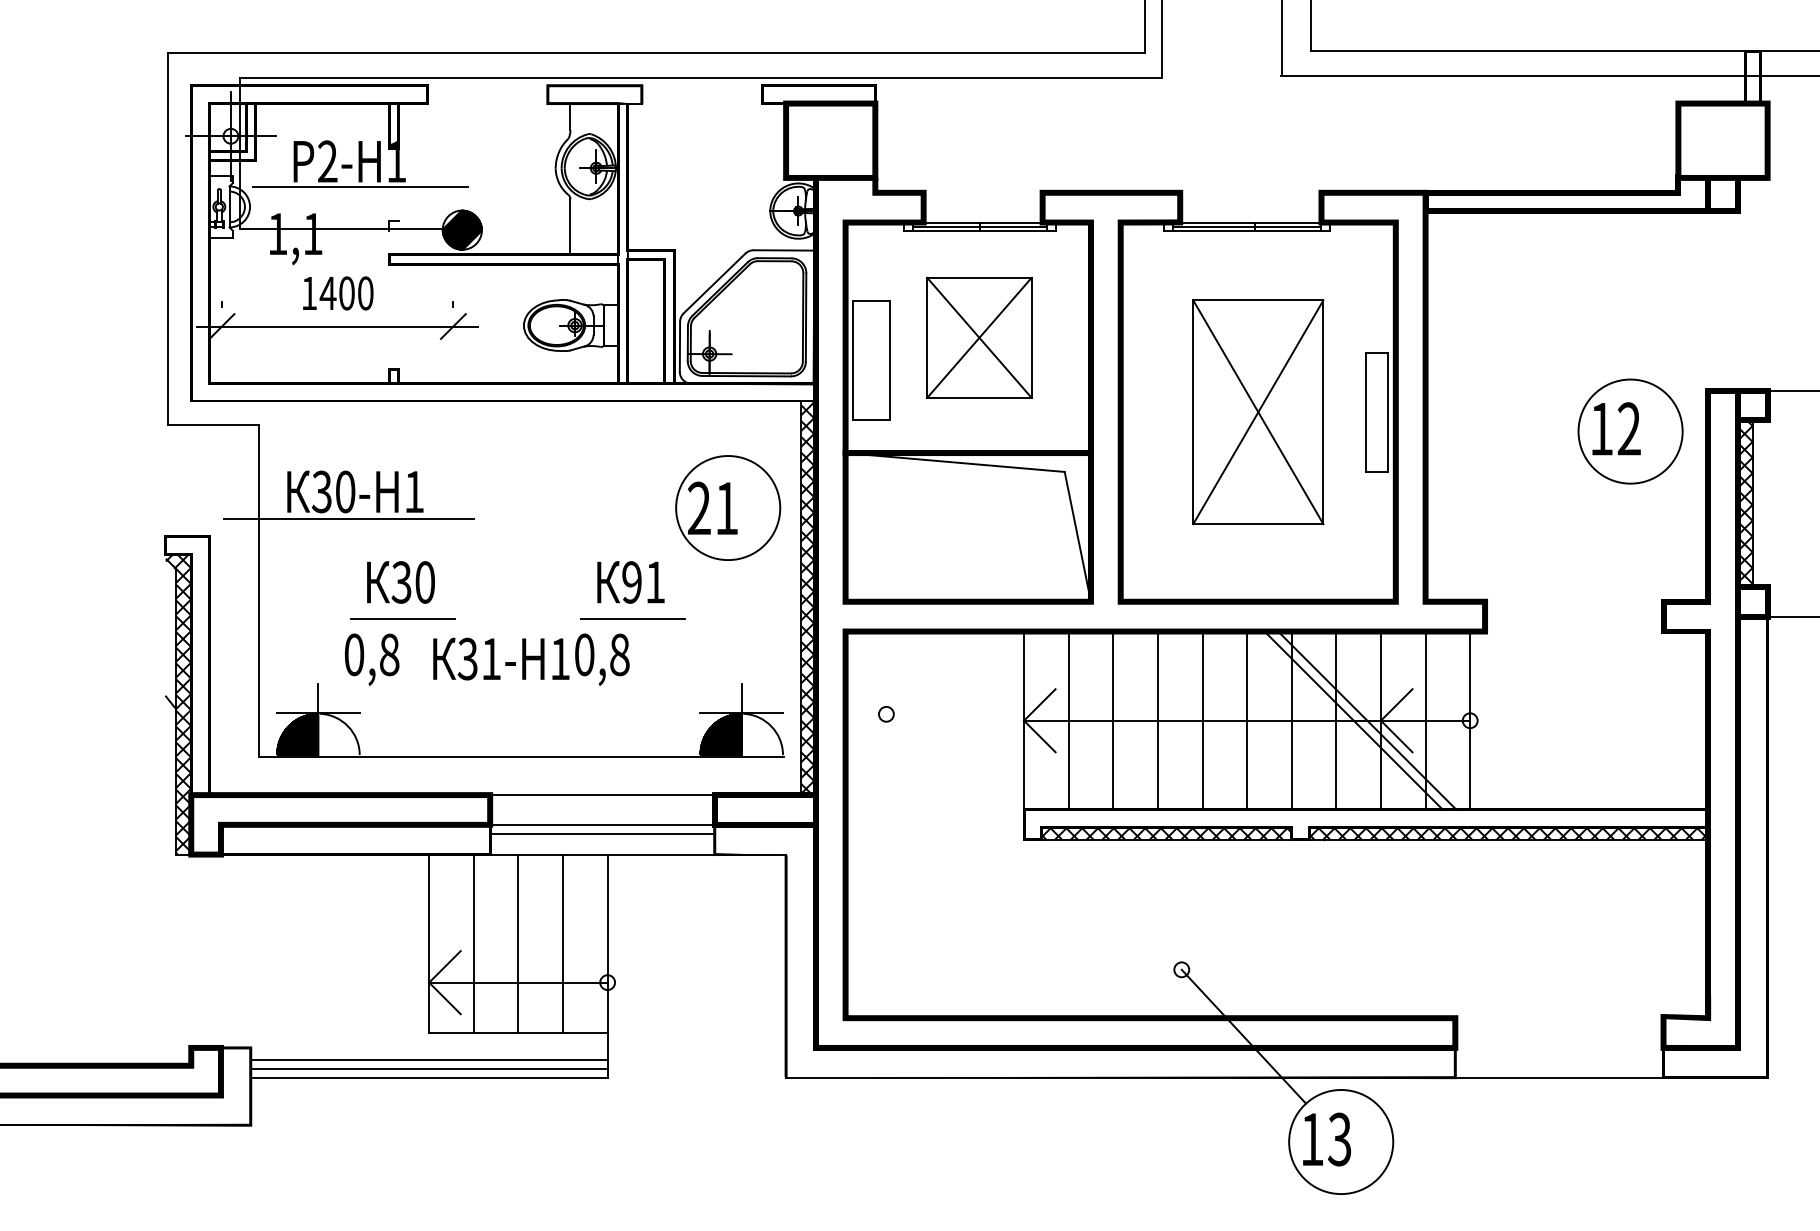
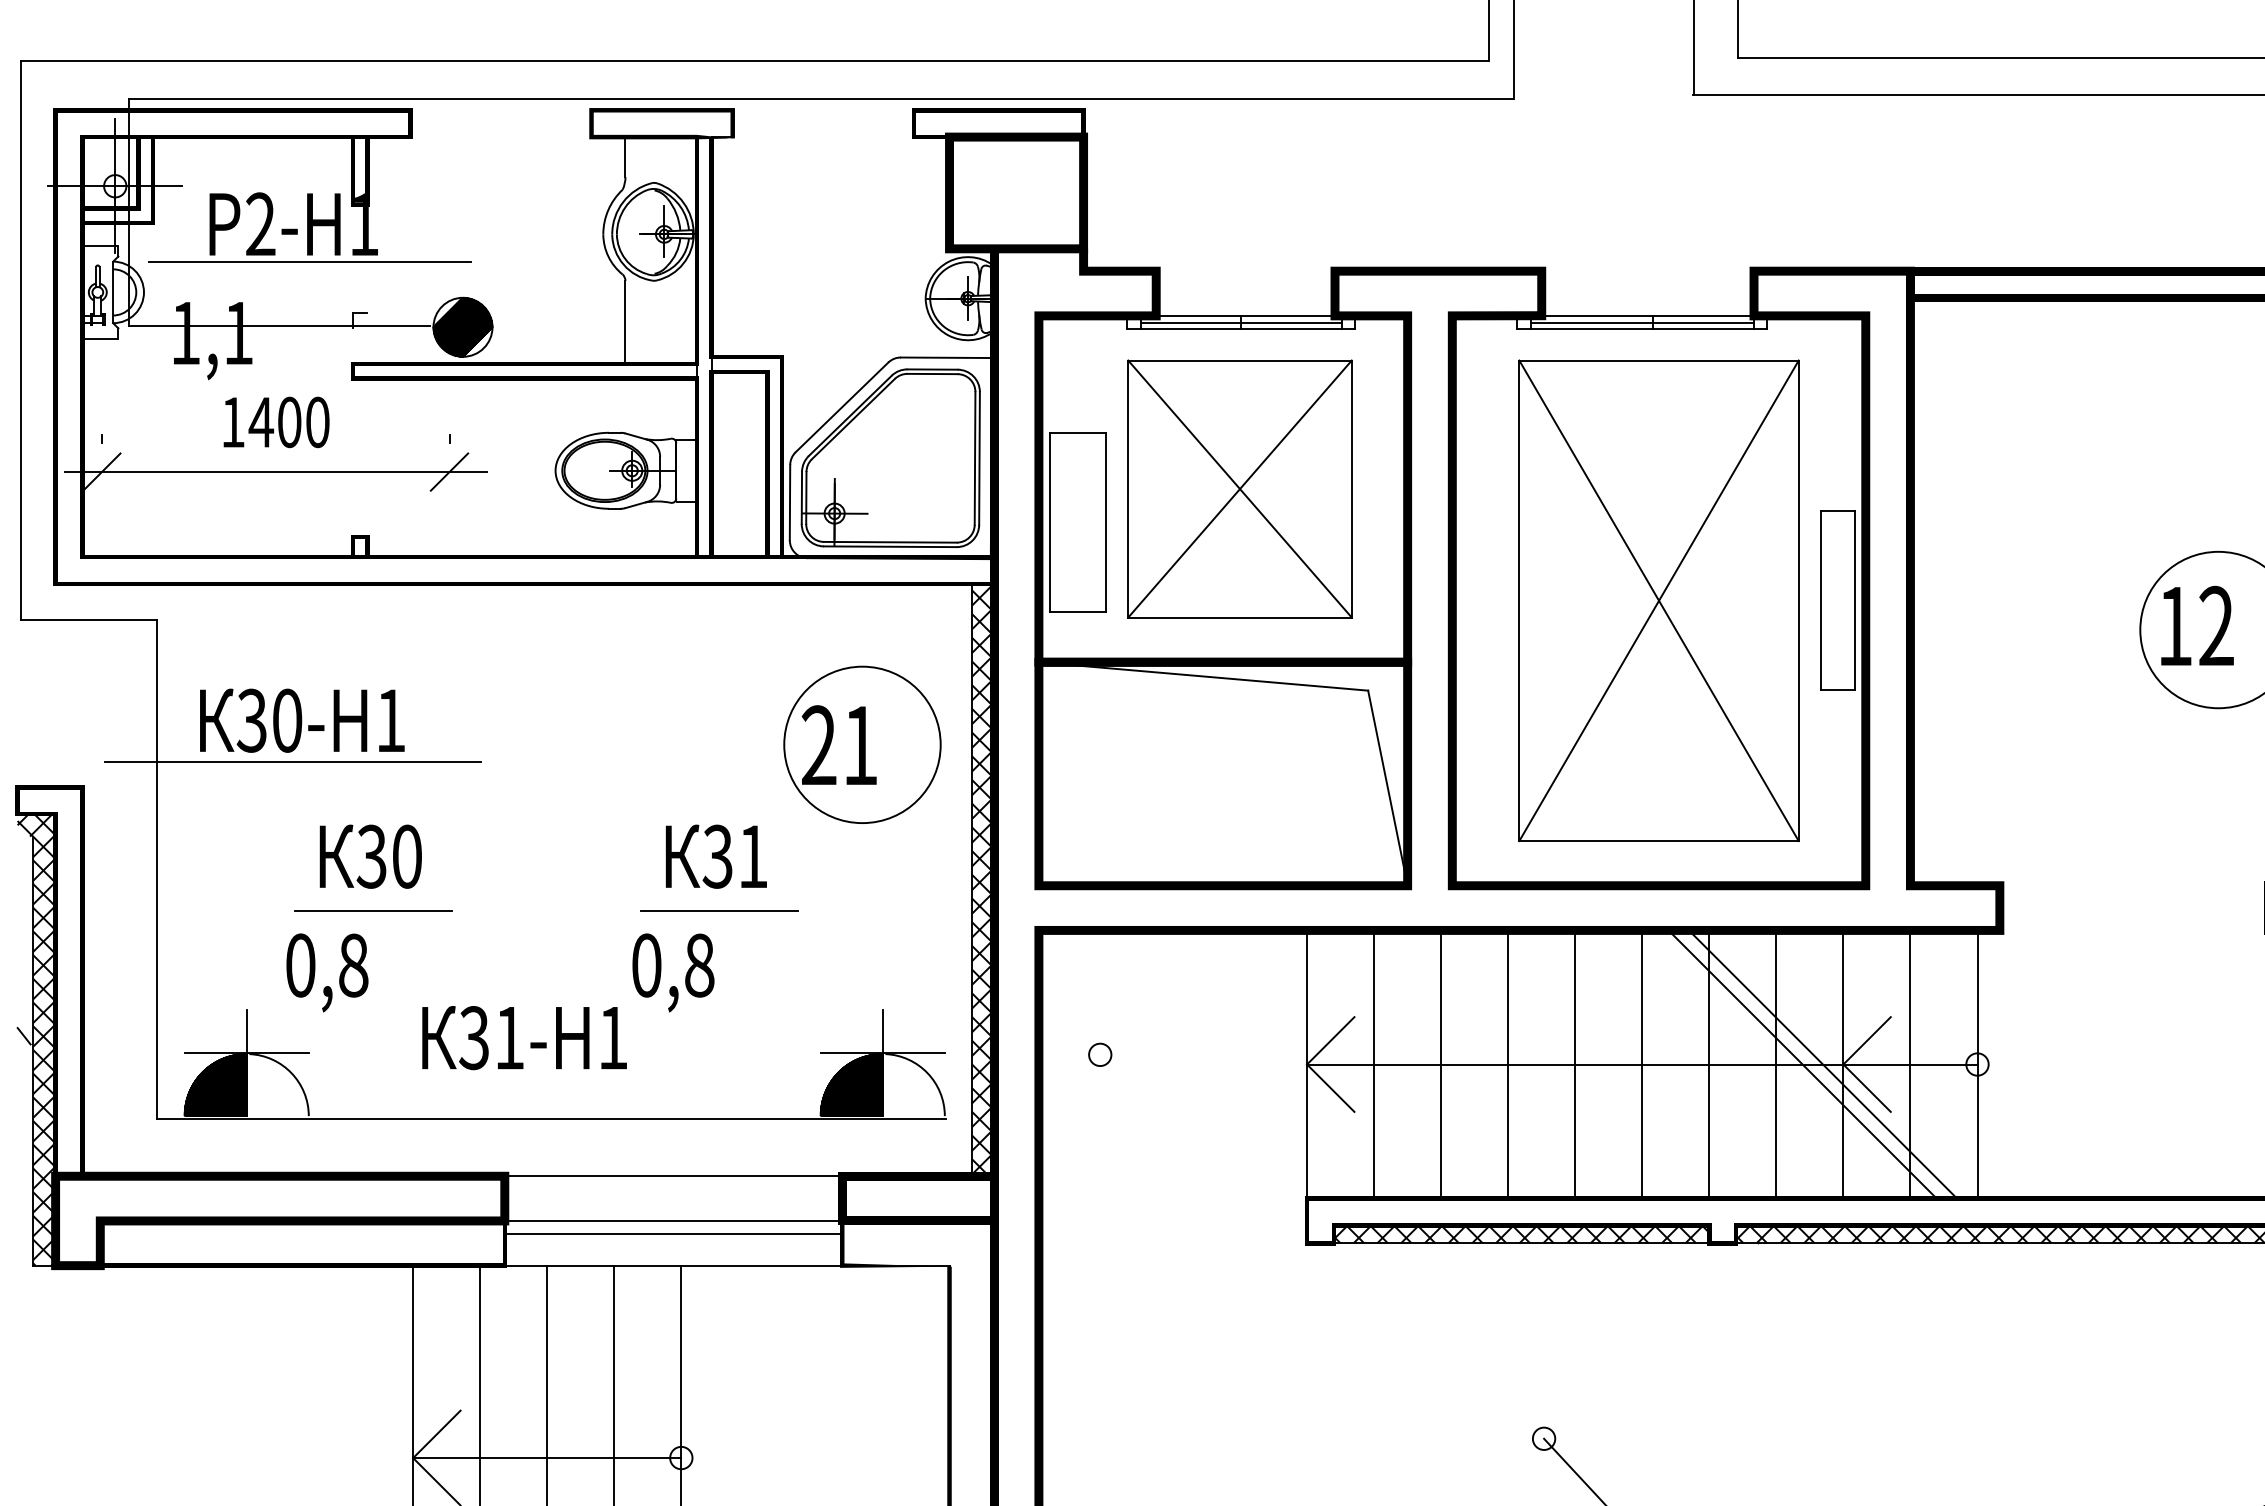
part: (979, 337) -> (1240, 488), size x1.43
part: (1258, 412) -> (1659, 601), size x1.43
text: (631, 582) -> (717, 856), 91 -> 31
text: (501, 658) -> (524, 1037), moved

